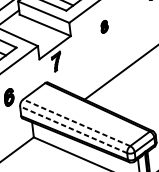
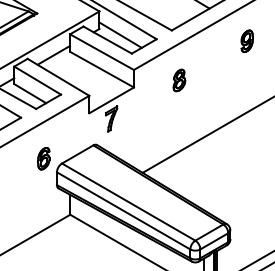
part: (104, 26) -> (179, 80), size x1.43
line: (76, 122) -> (128, 201), dashed -> solid
line: (73, 129) -> (123, 210), dashed -> solid

